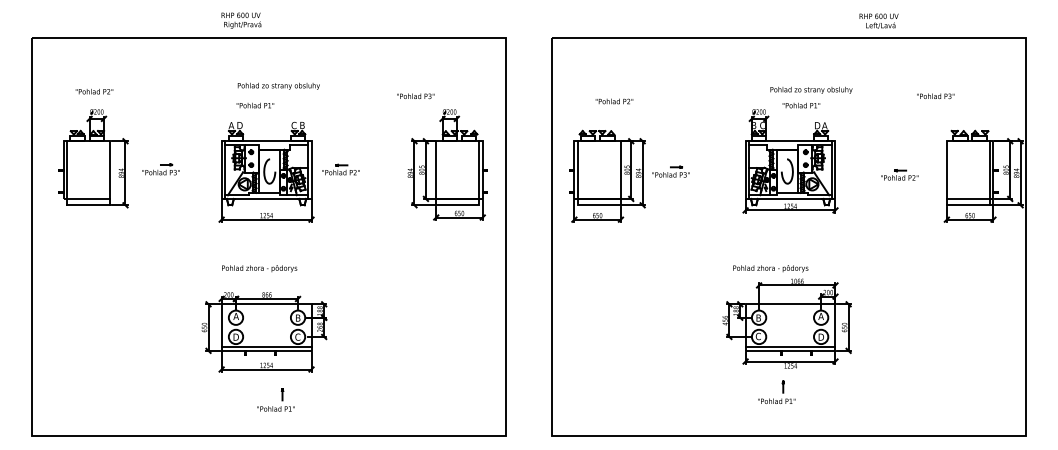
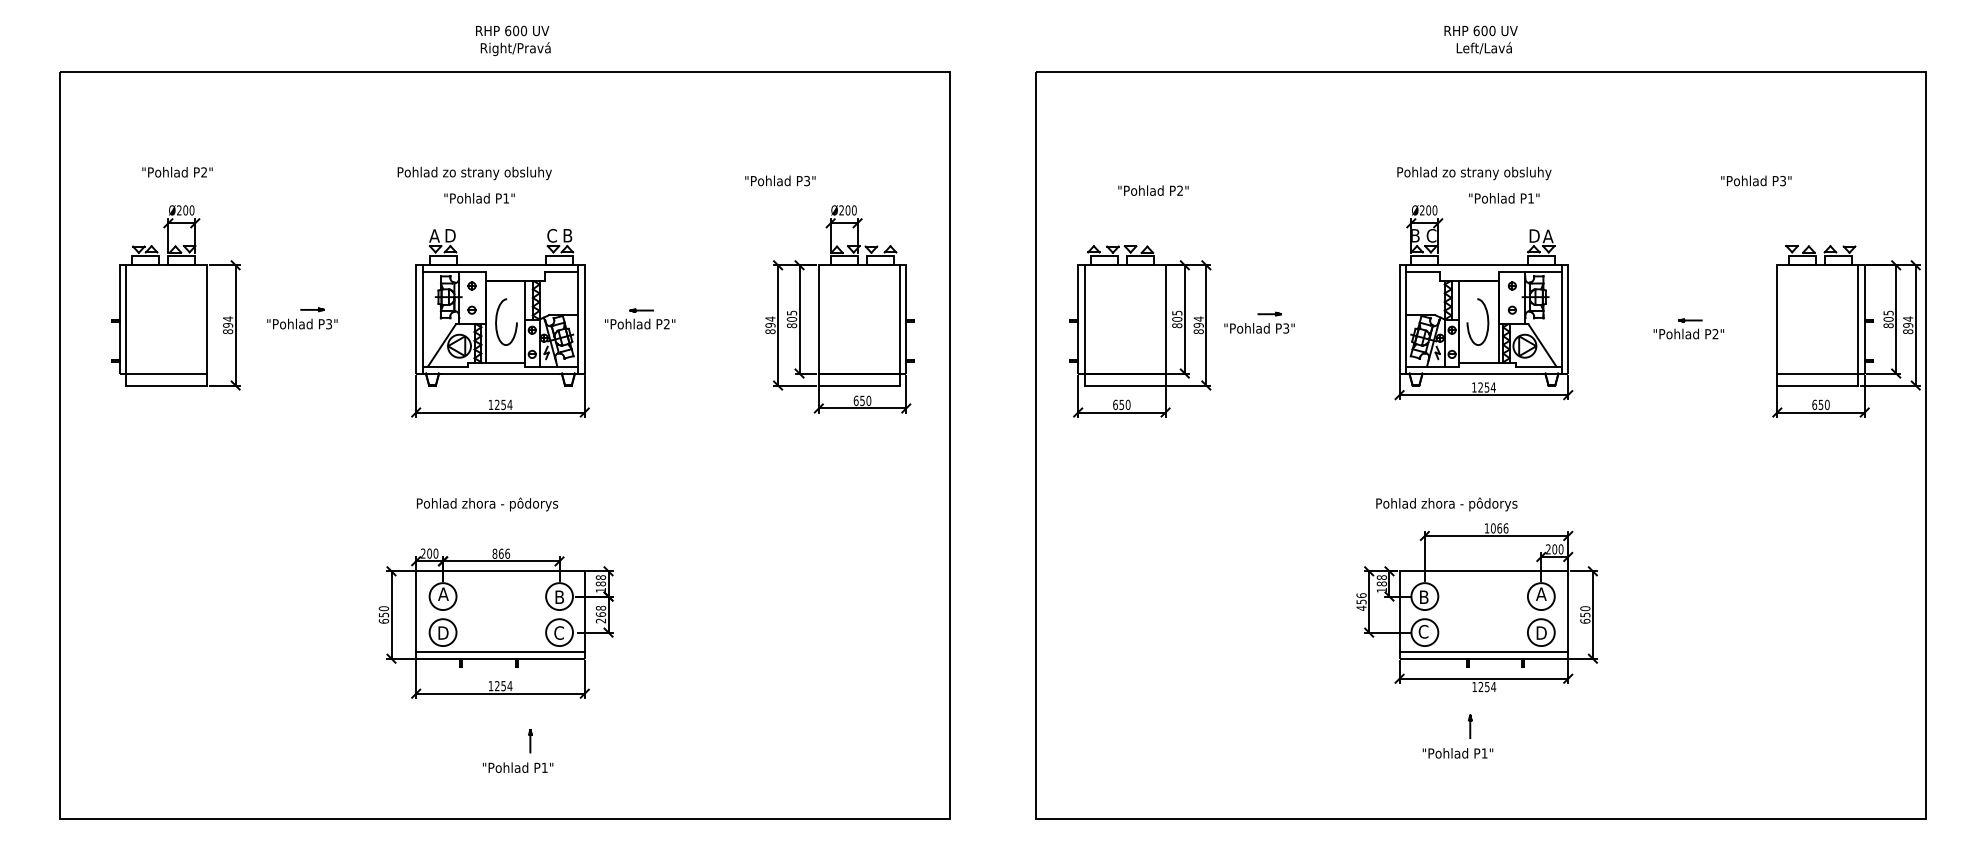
text: (241, 20) -> (513, 40), moved
text: (878, 20) -> (1480, 38), moved
text: (278, 85) -> (474, 171), moved
text: (811, 89) -> (1474, 171), moved

